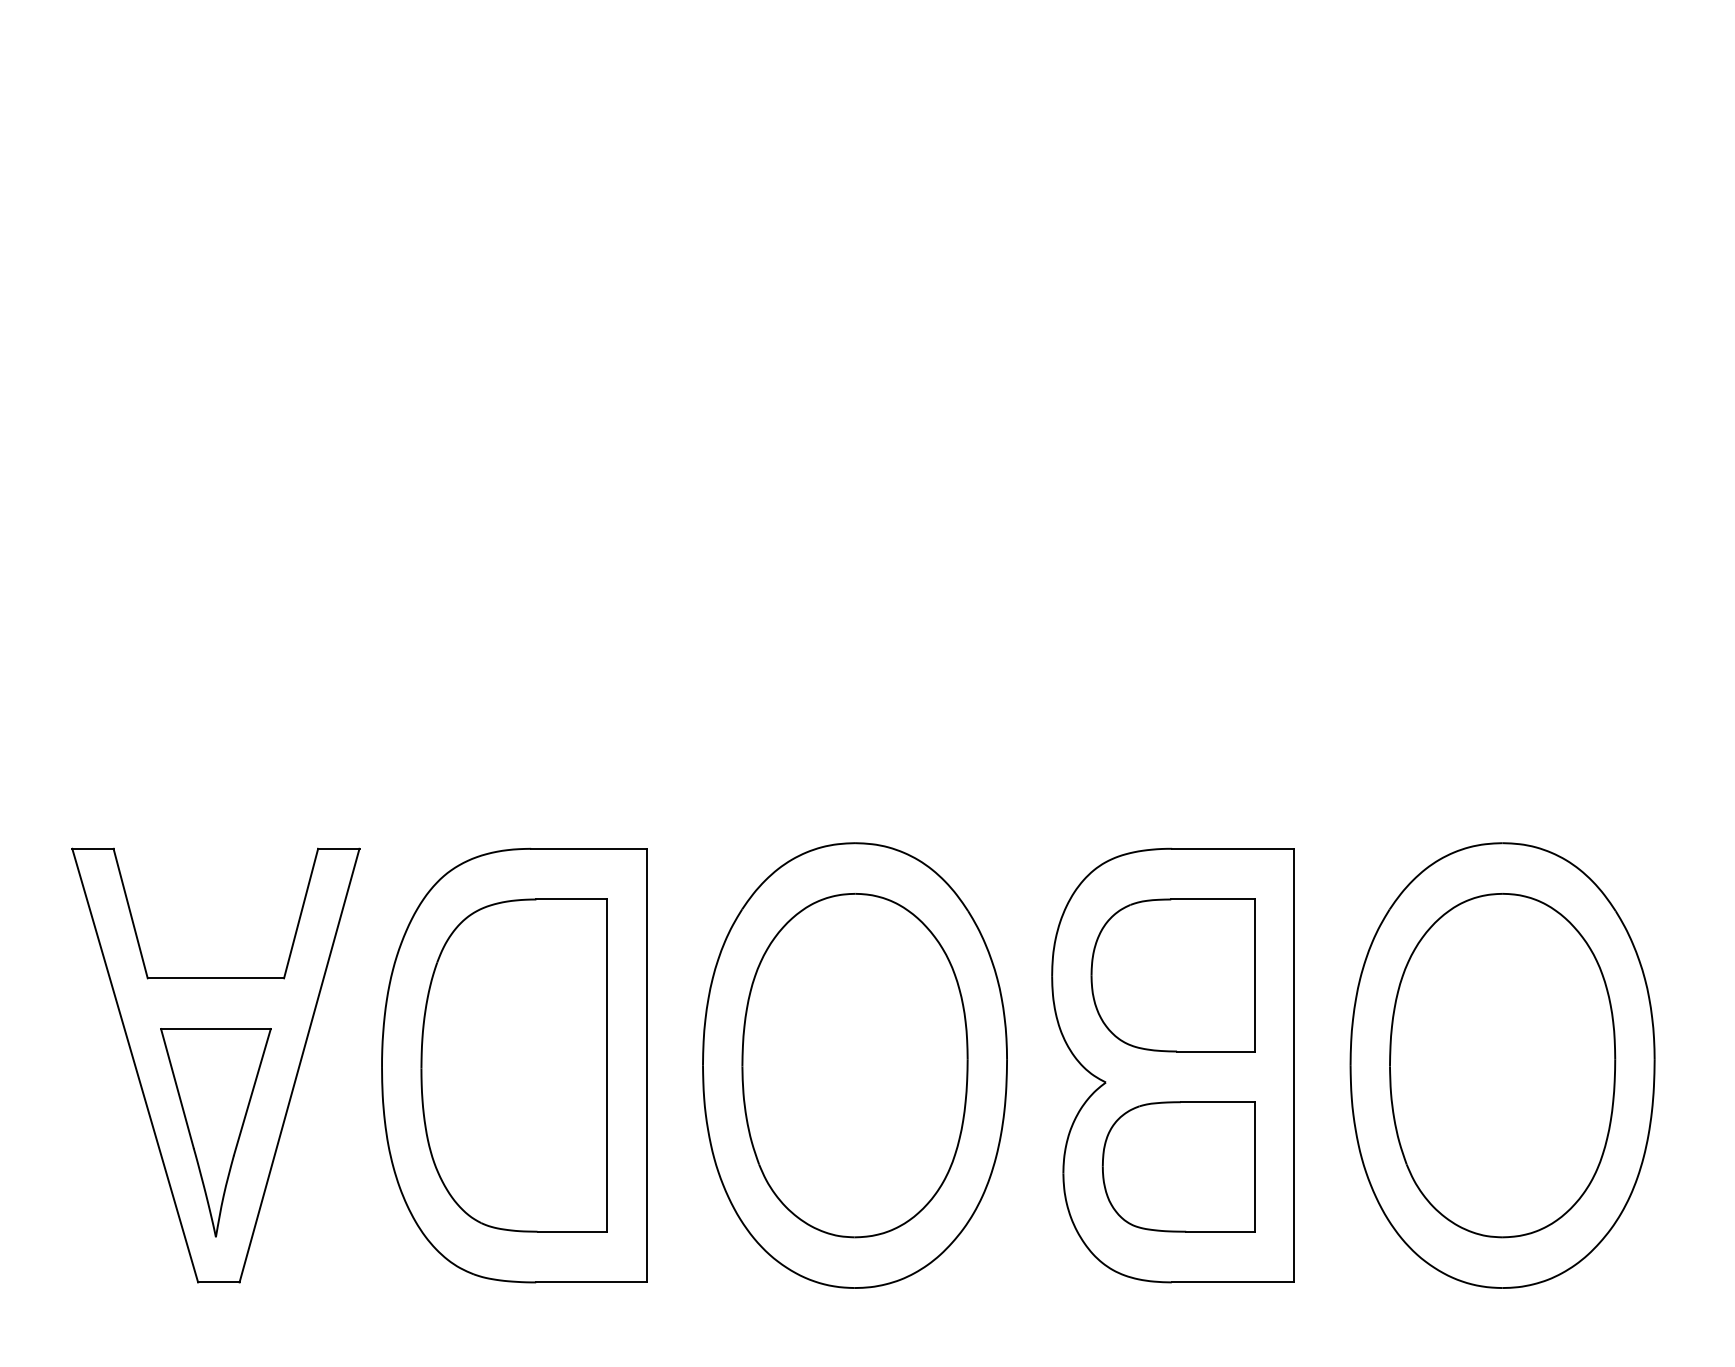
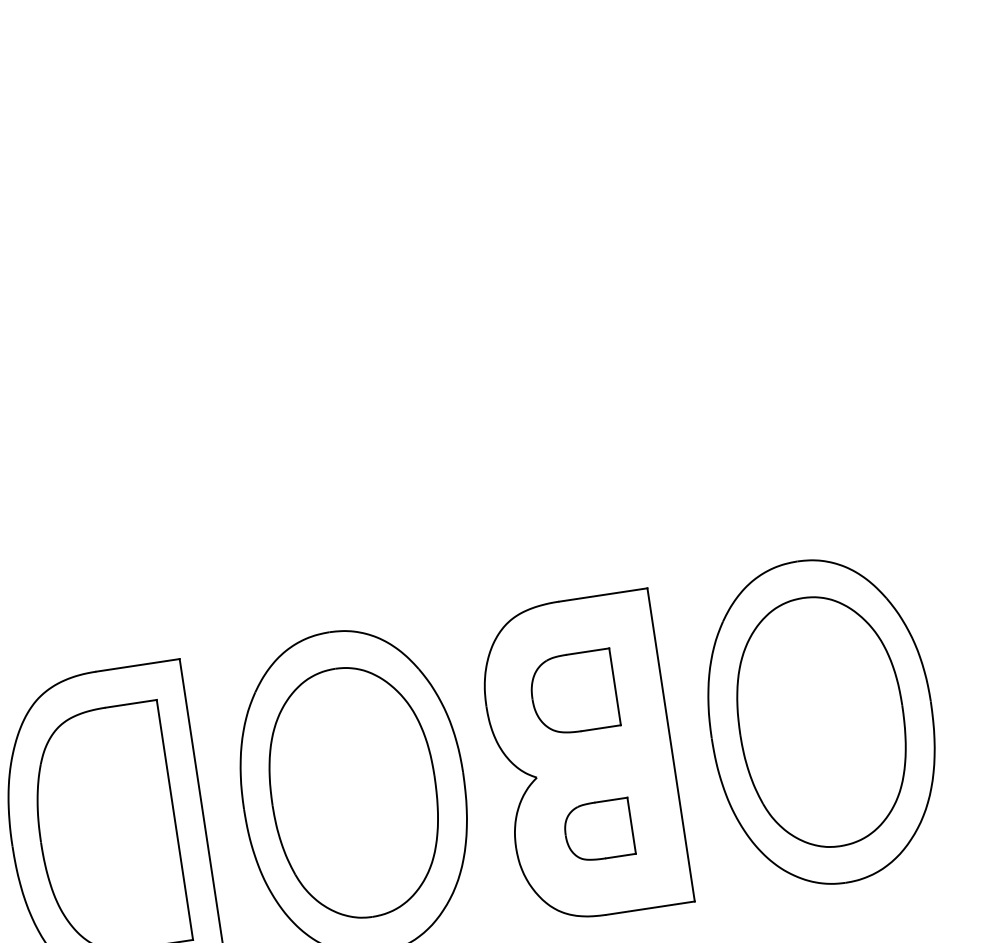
part: (1172, 975) -> (573, 693), size x0.7
part: (1178, 1166) -> (598, 830), size x0.6

